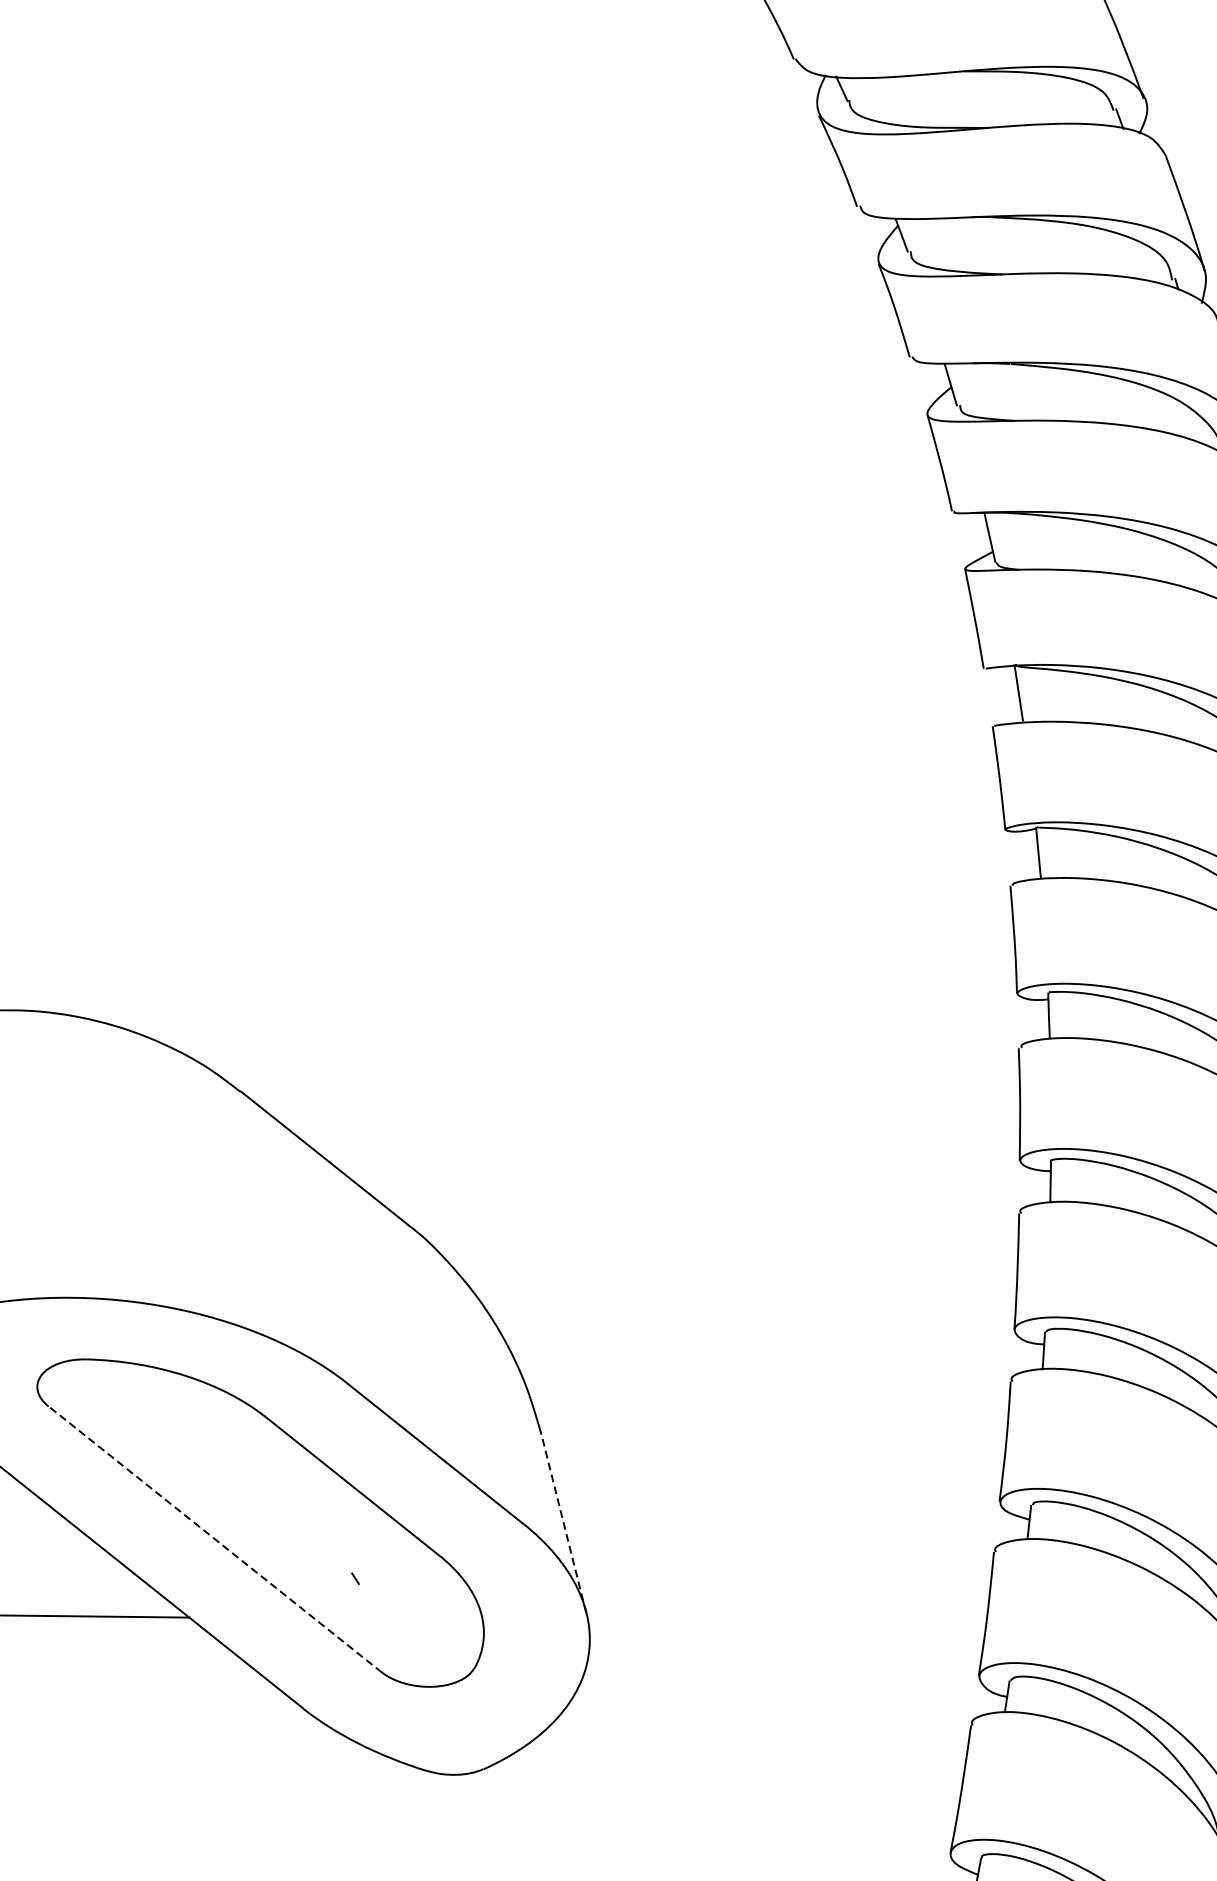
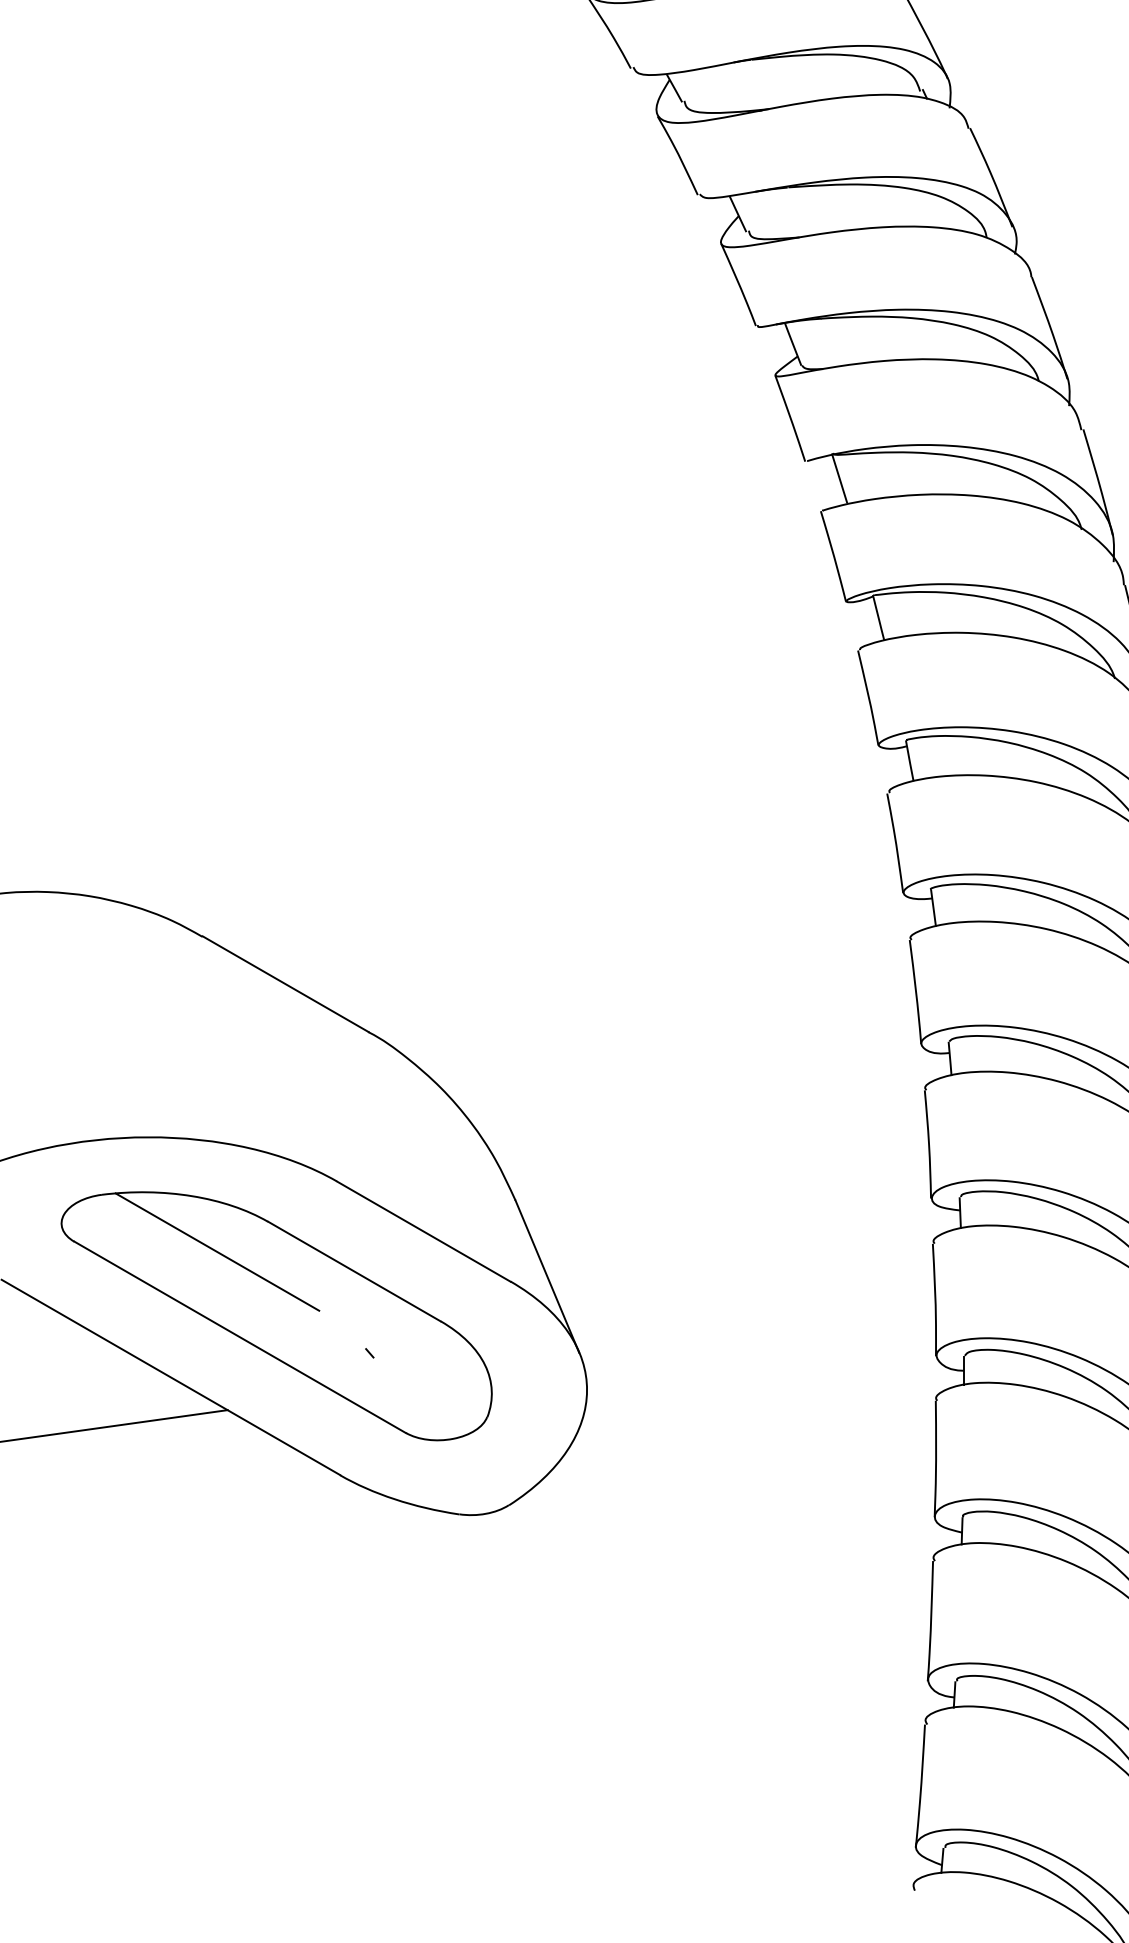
line: (204, 1441) -> (217, 1251), added
line: (564, 1523) -> (547, 1276), dashed -> solid
line: (214, 1539) -> (239, 1337), dashed -> solid

